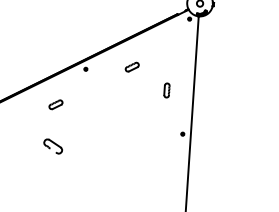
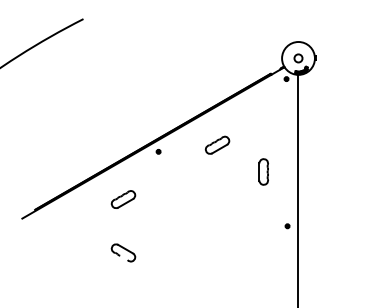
part: (132, 66) -> (217, 144), size x1.43
part: (166, 90) -> (263, 171), size x1.43
part: (55, 104) -> (123, 199), size x1.43

